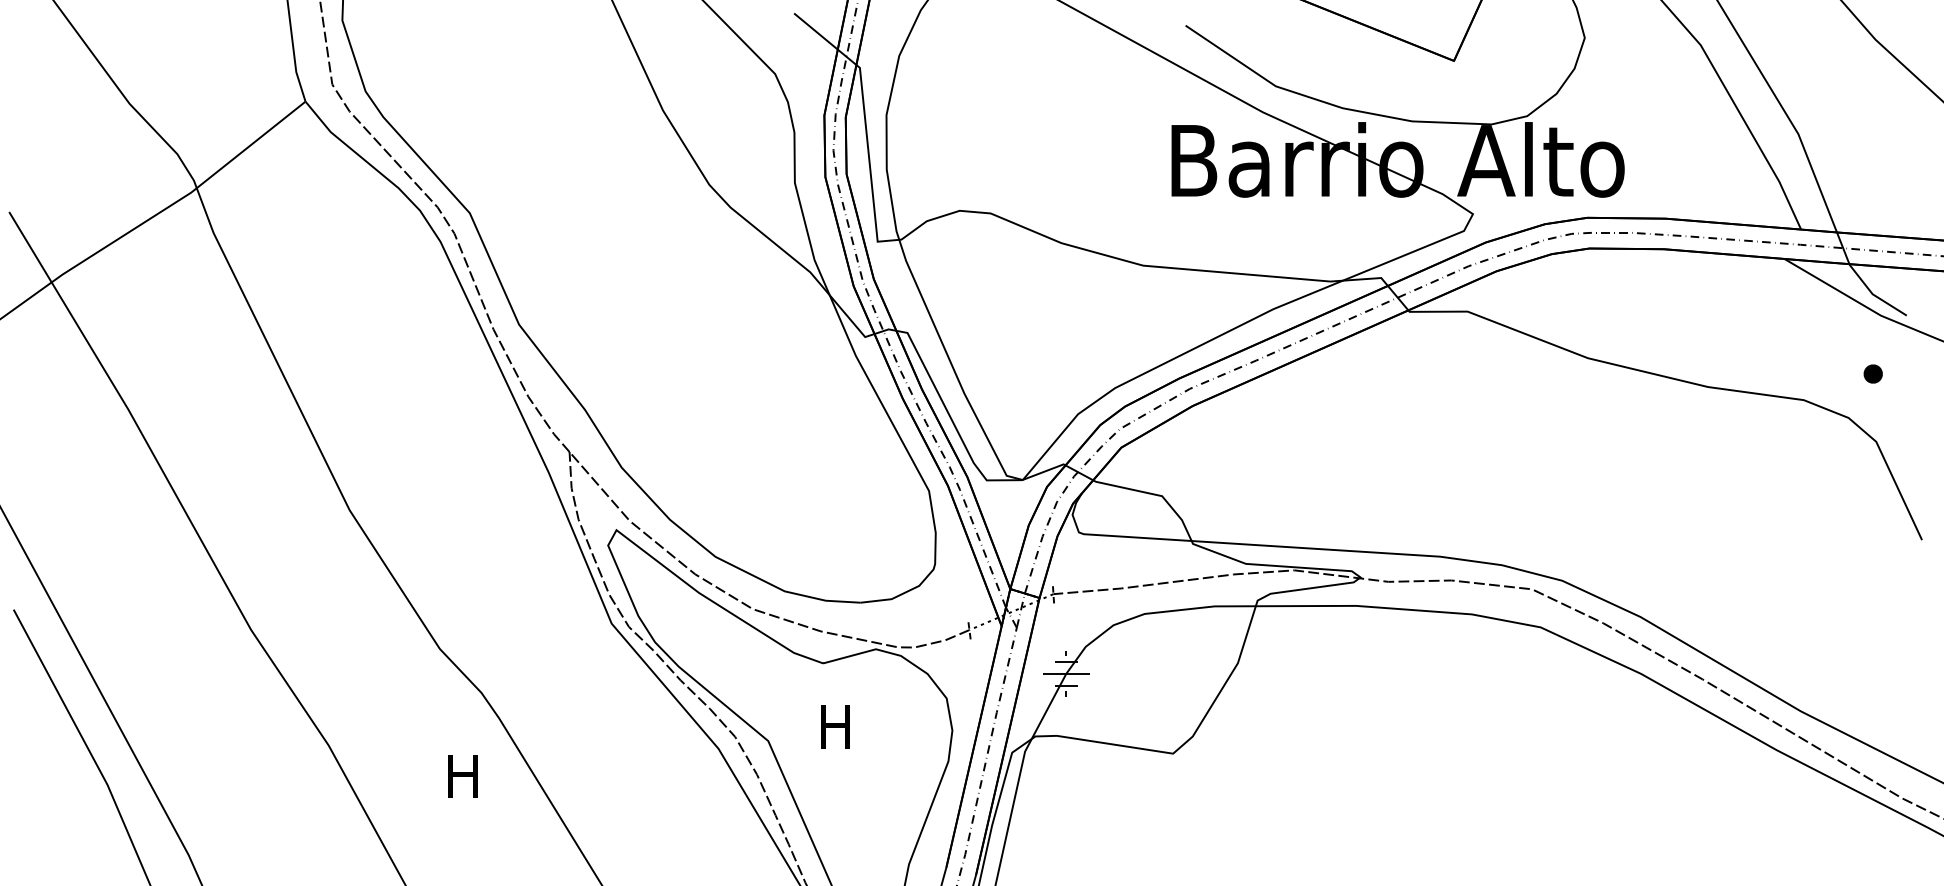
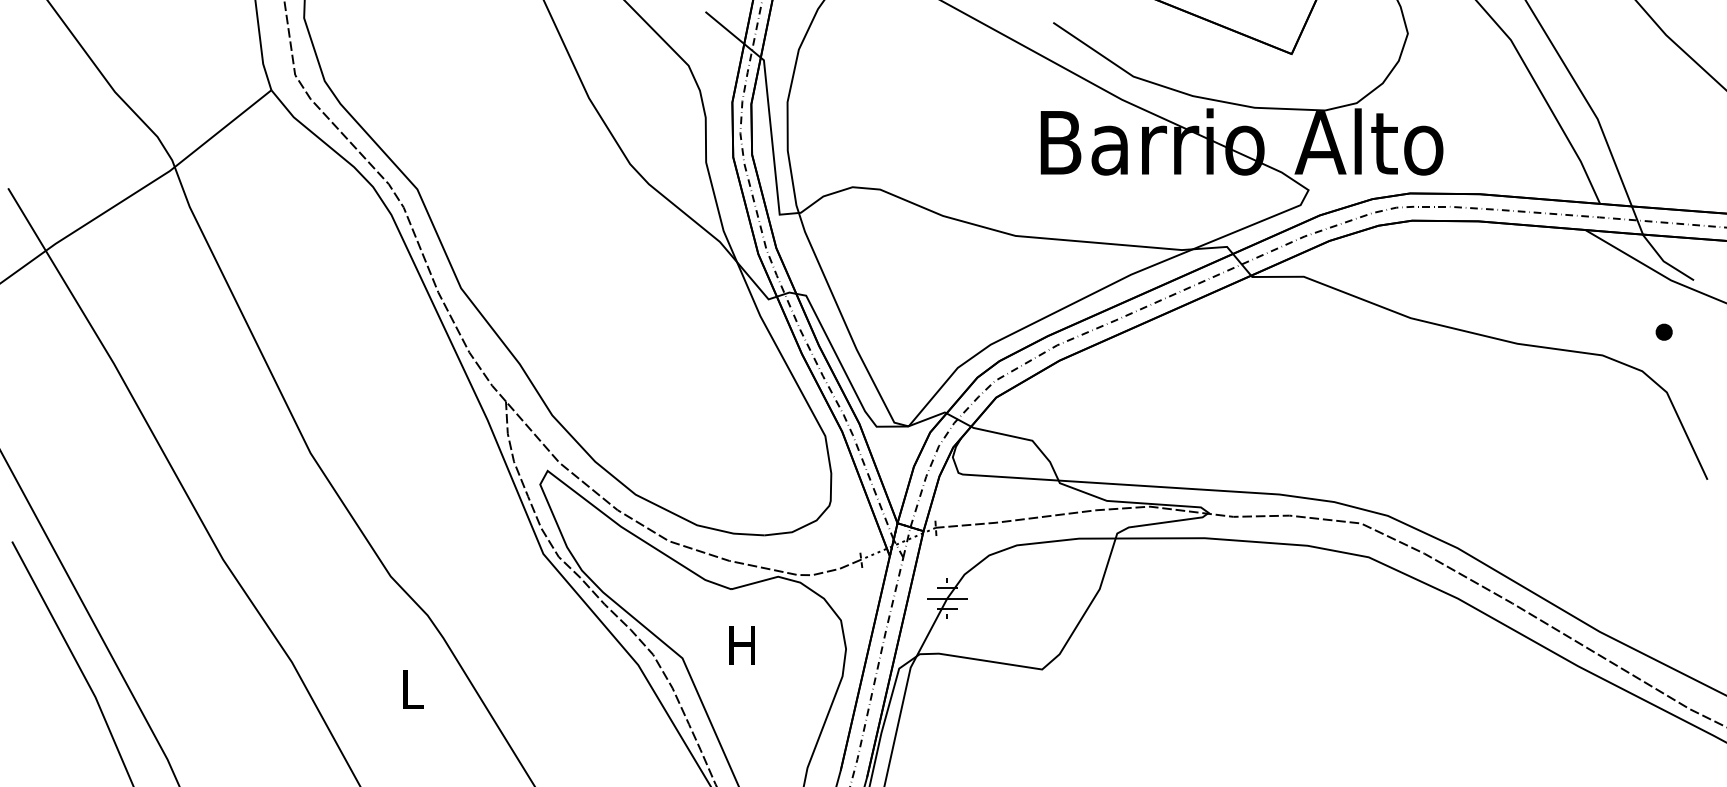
text: (463, 776) -> (411, 689), H -> L

